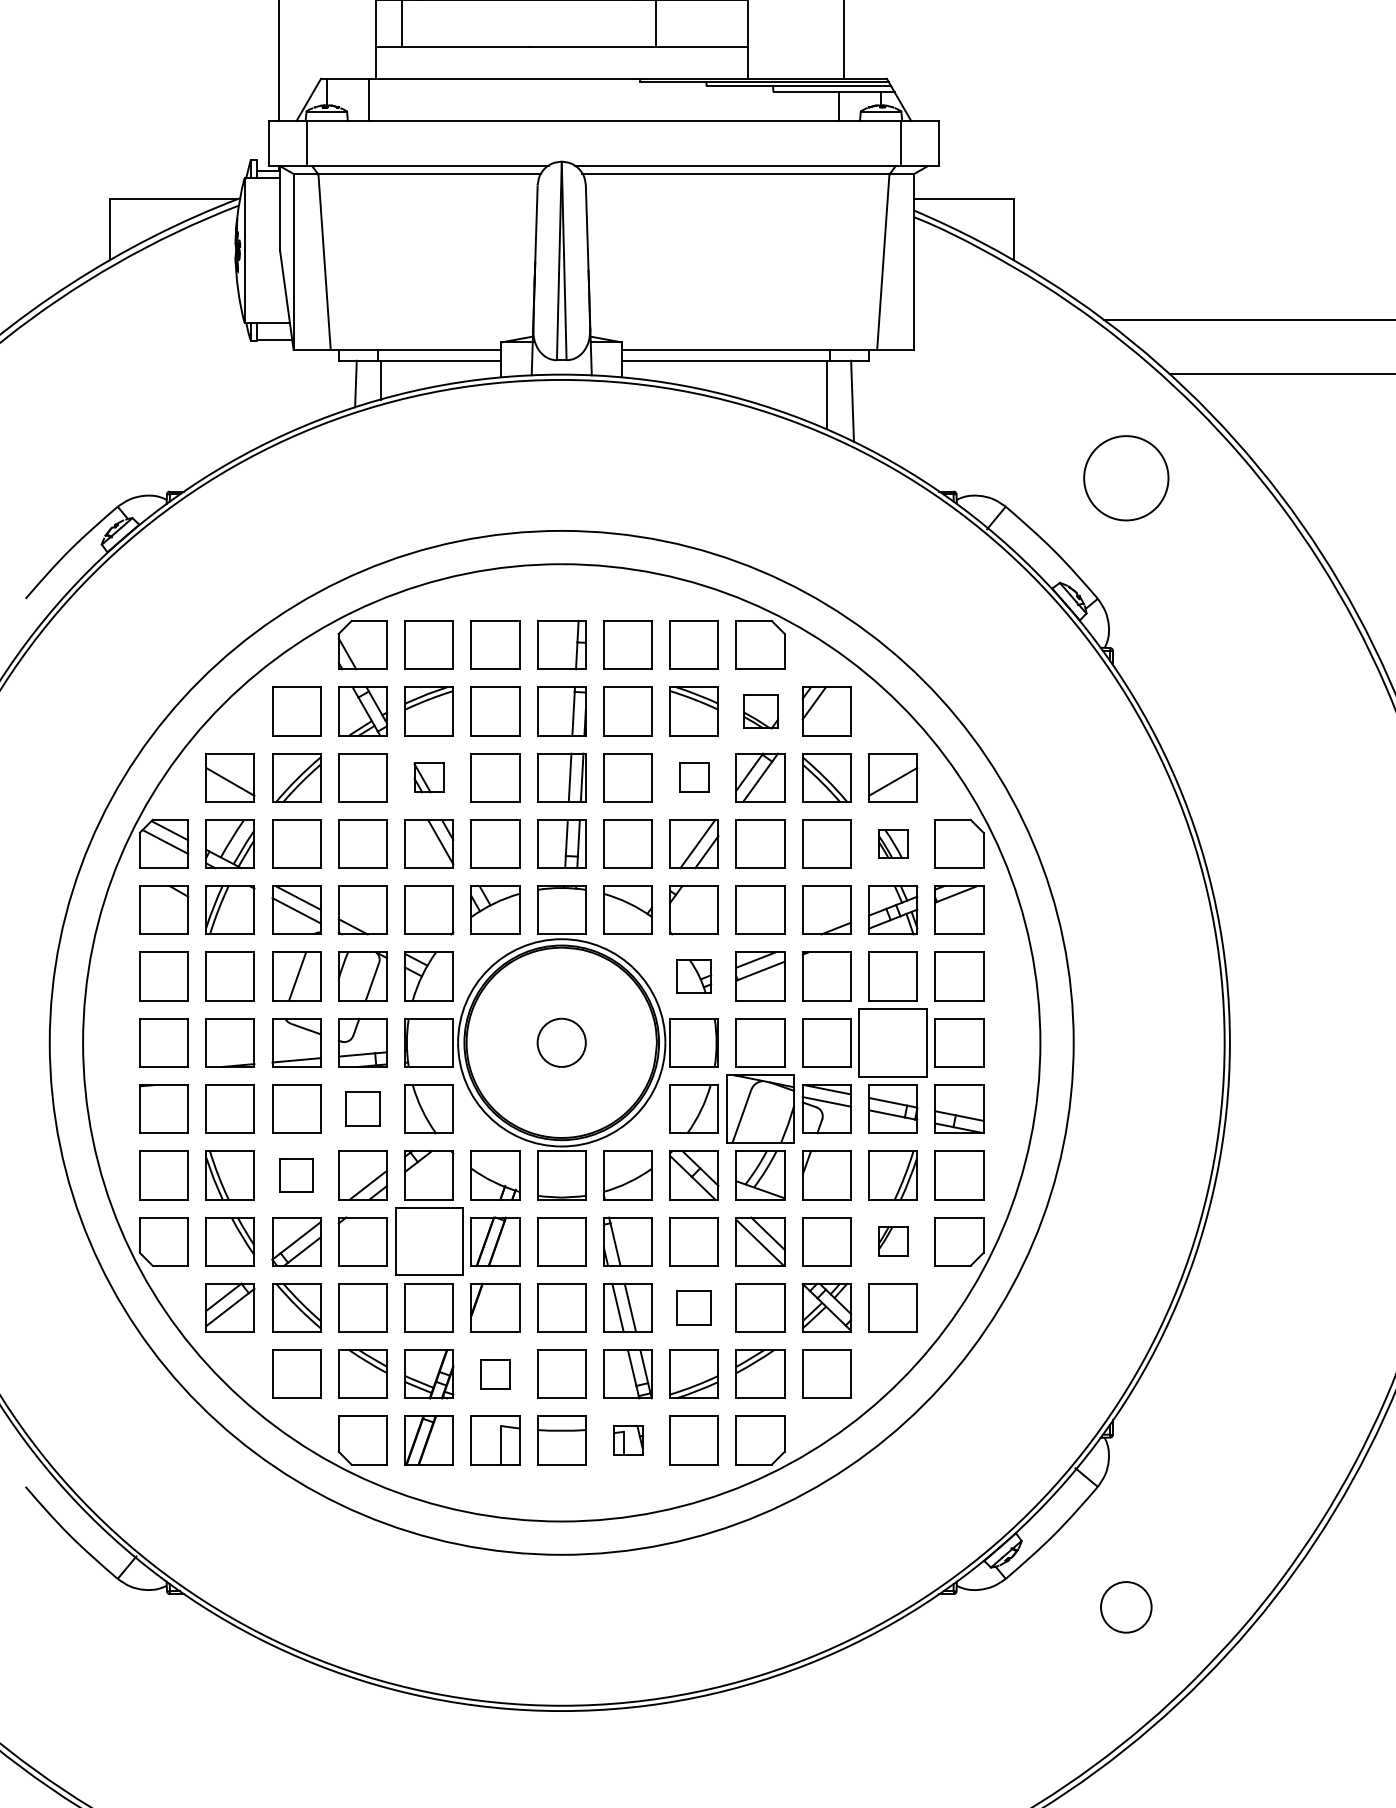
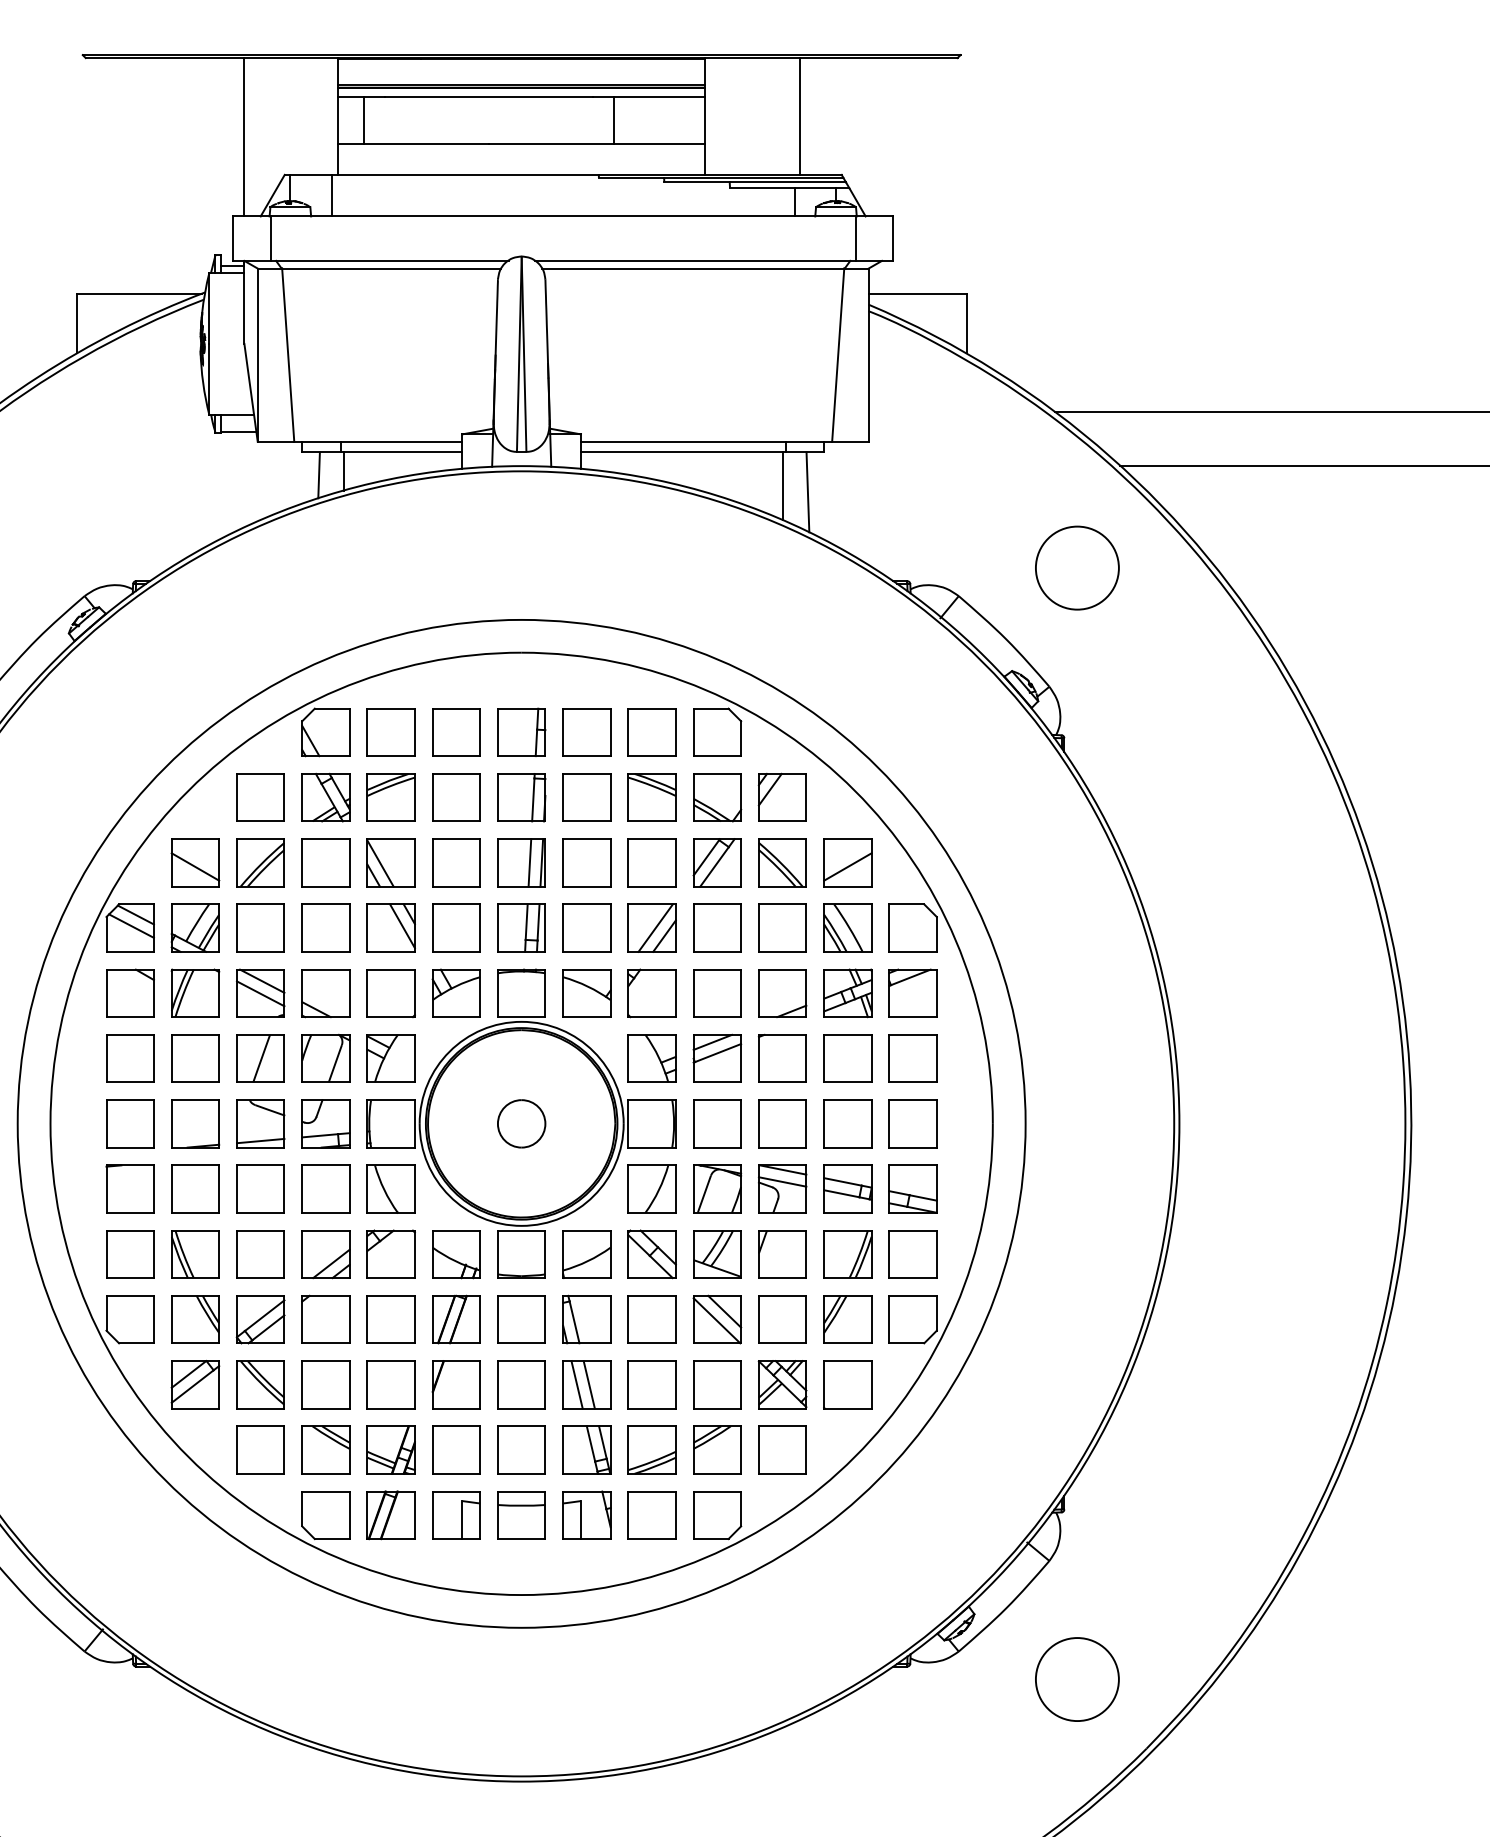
part: (760, 711) -> (717, 797), size x1.43
part: (428, 777) -> (390, 862), size x1.67
part: (693, 777) -> (651, 862), size x1.67
part: (892, 843) -> (847, 927), size x1.67
part: (693, 976) -> (651, 1058), size x1.43
part: (892, 1042) -> (847, 1123), size x0.71
part: (362, 1108) -> (325, 1188), size x1.43
part: (760, 1108) -> (717, 1188), size x0.71
part: (296, 1175) -> (260, 1254), size x1.43
part: (428, 1241) -> (390, 1319), size x0.71
part: (892, 1241) -> (847, 1319), size x1.67
part: (693, 1307) -> (651, 1384), size x1.43
part: (495, 1373) -> (456, 1449), size x1.67
part: (627, 1439) -> (586, 1514), size x1.67
circle: (1125, 1607) -> (1076, 1679), size x1.67

